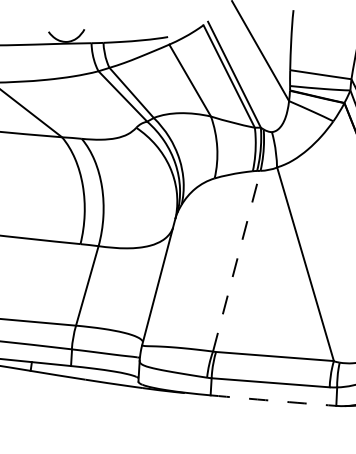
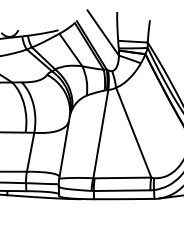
line: (236, 261) -> (100, 134), dashed -> solid
arc: (273, 401) -> (124, 199), dashed -> solid

